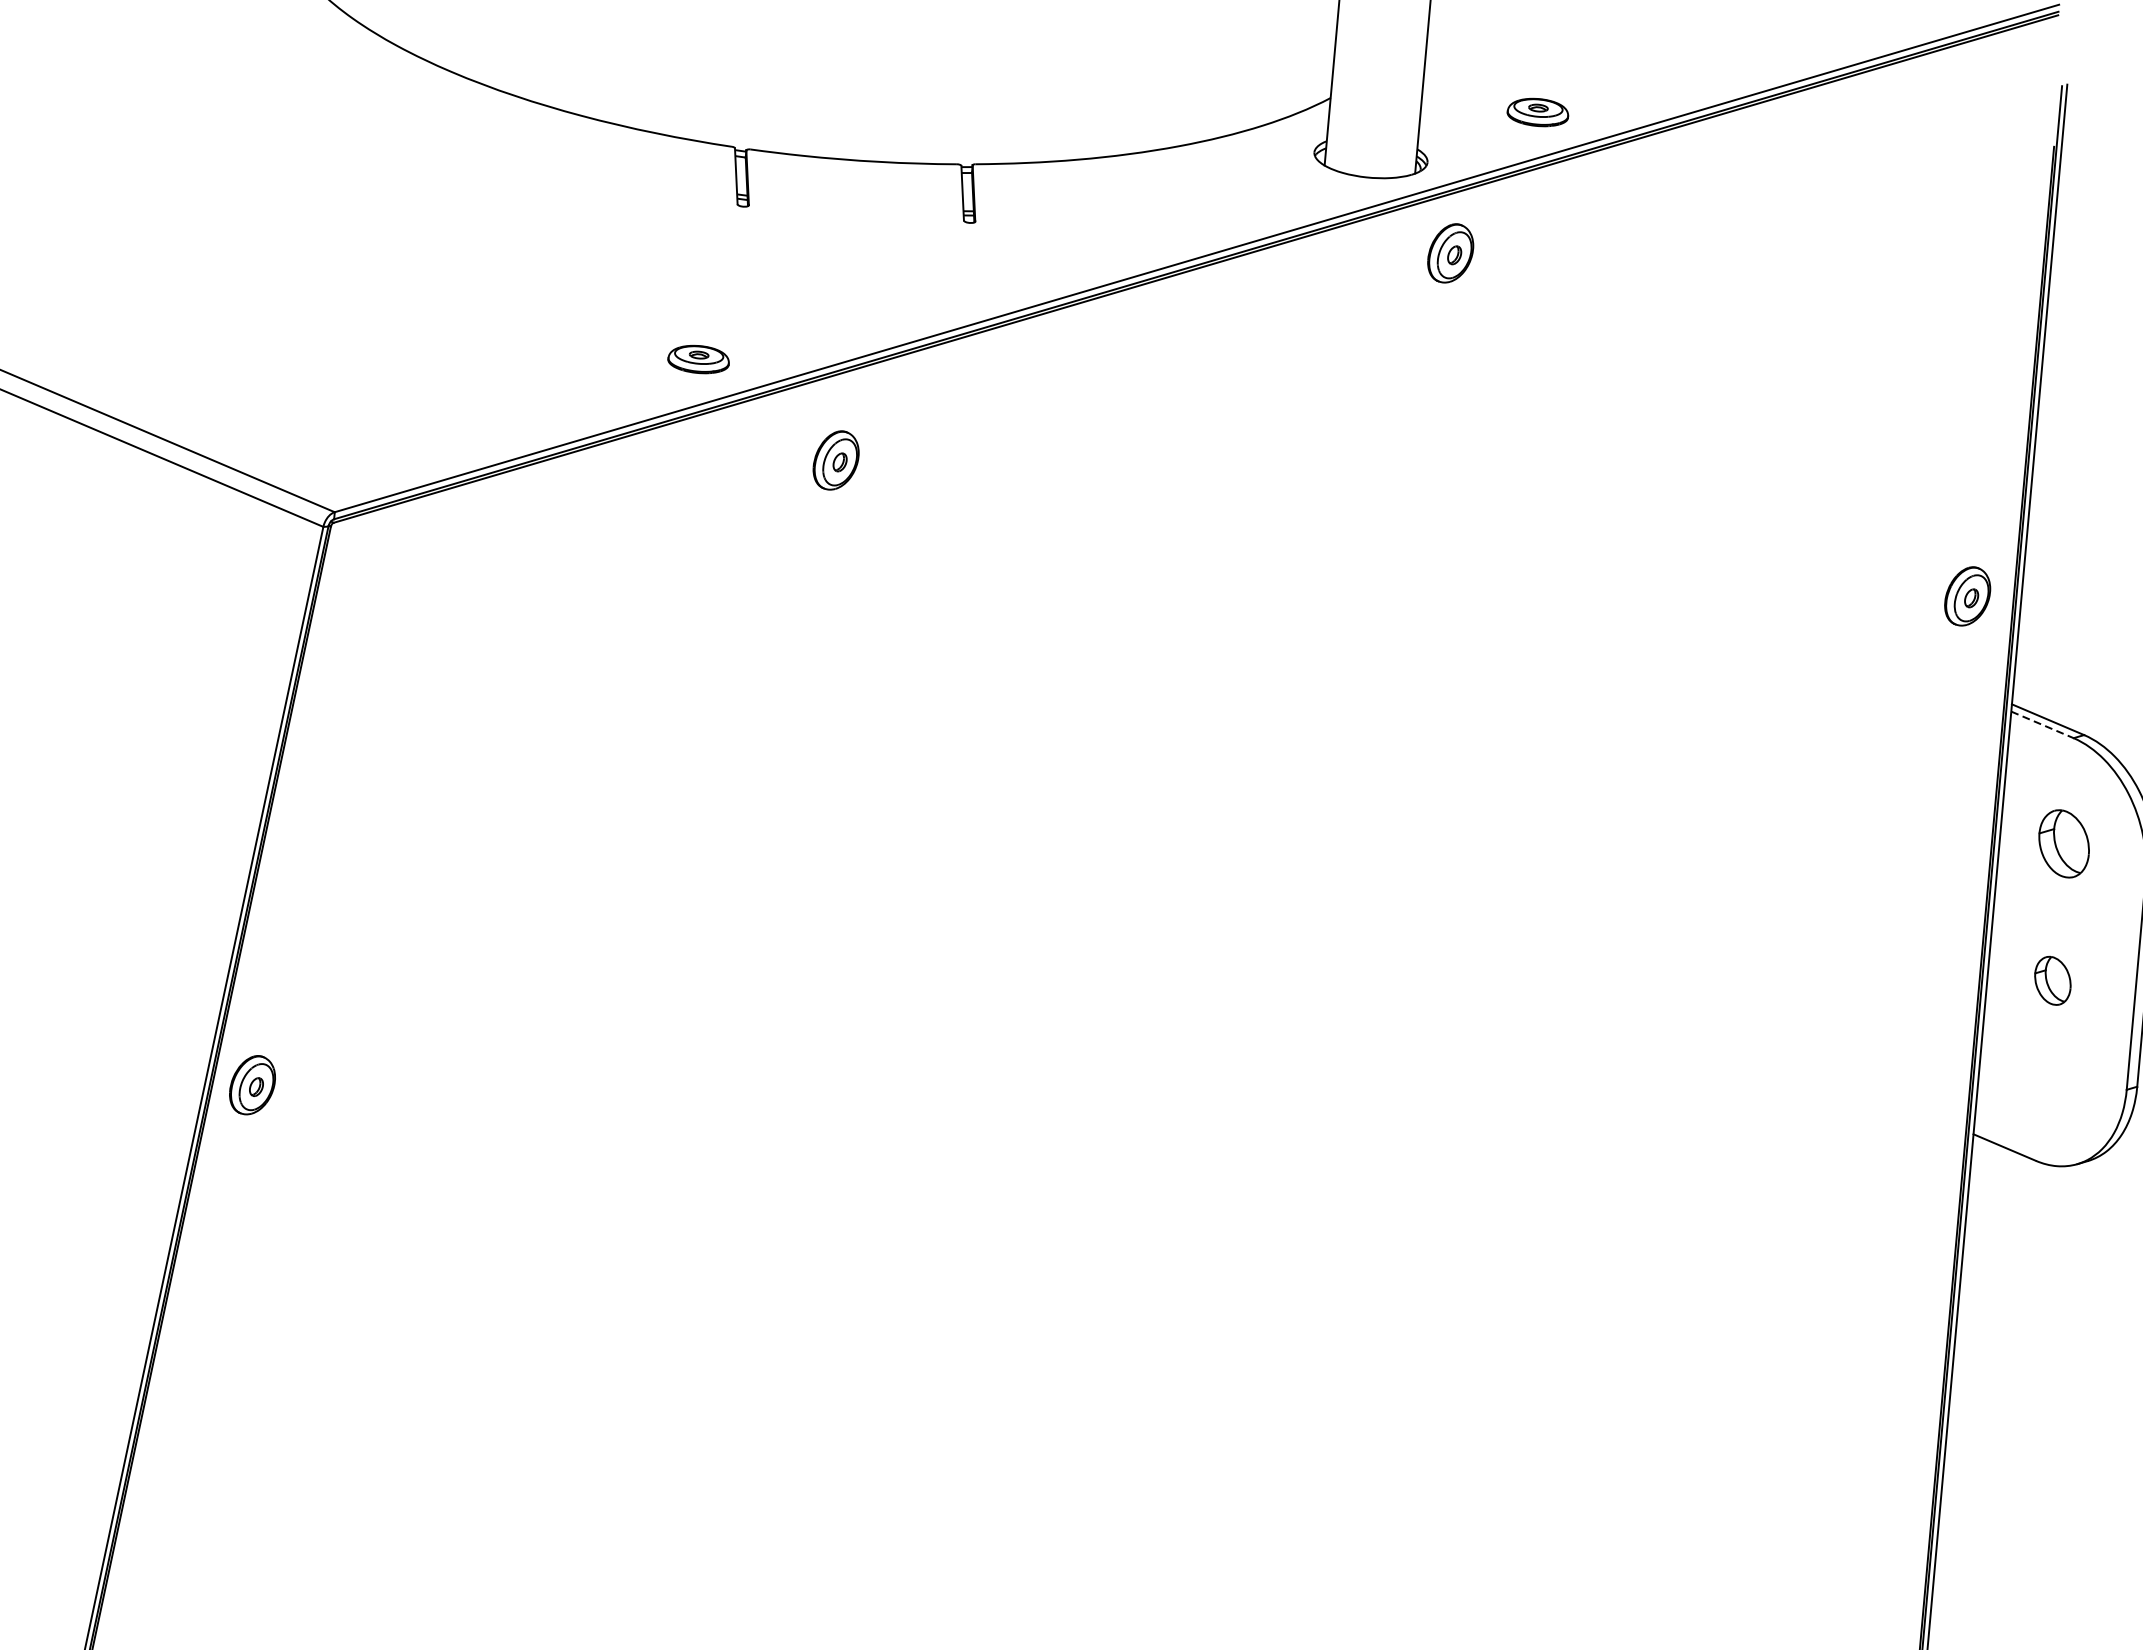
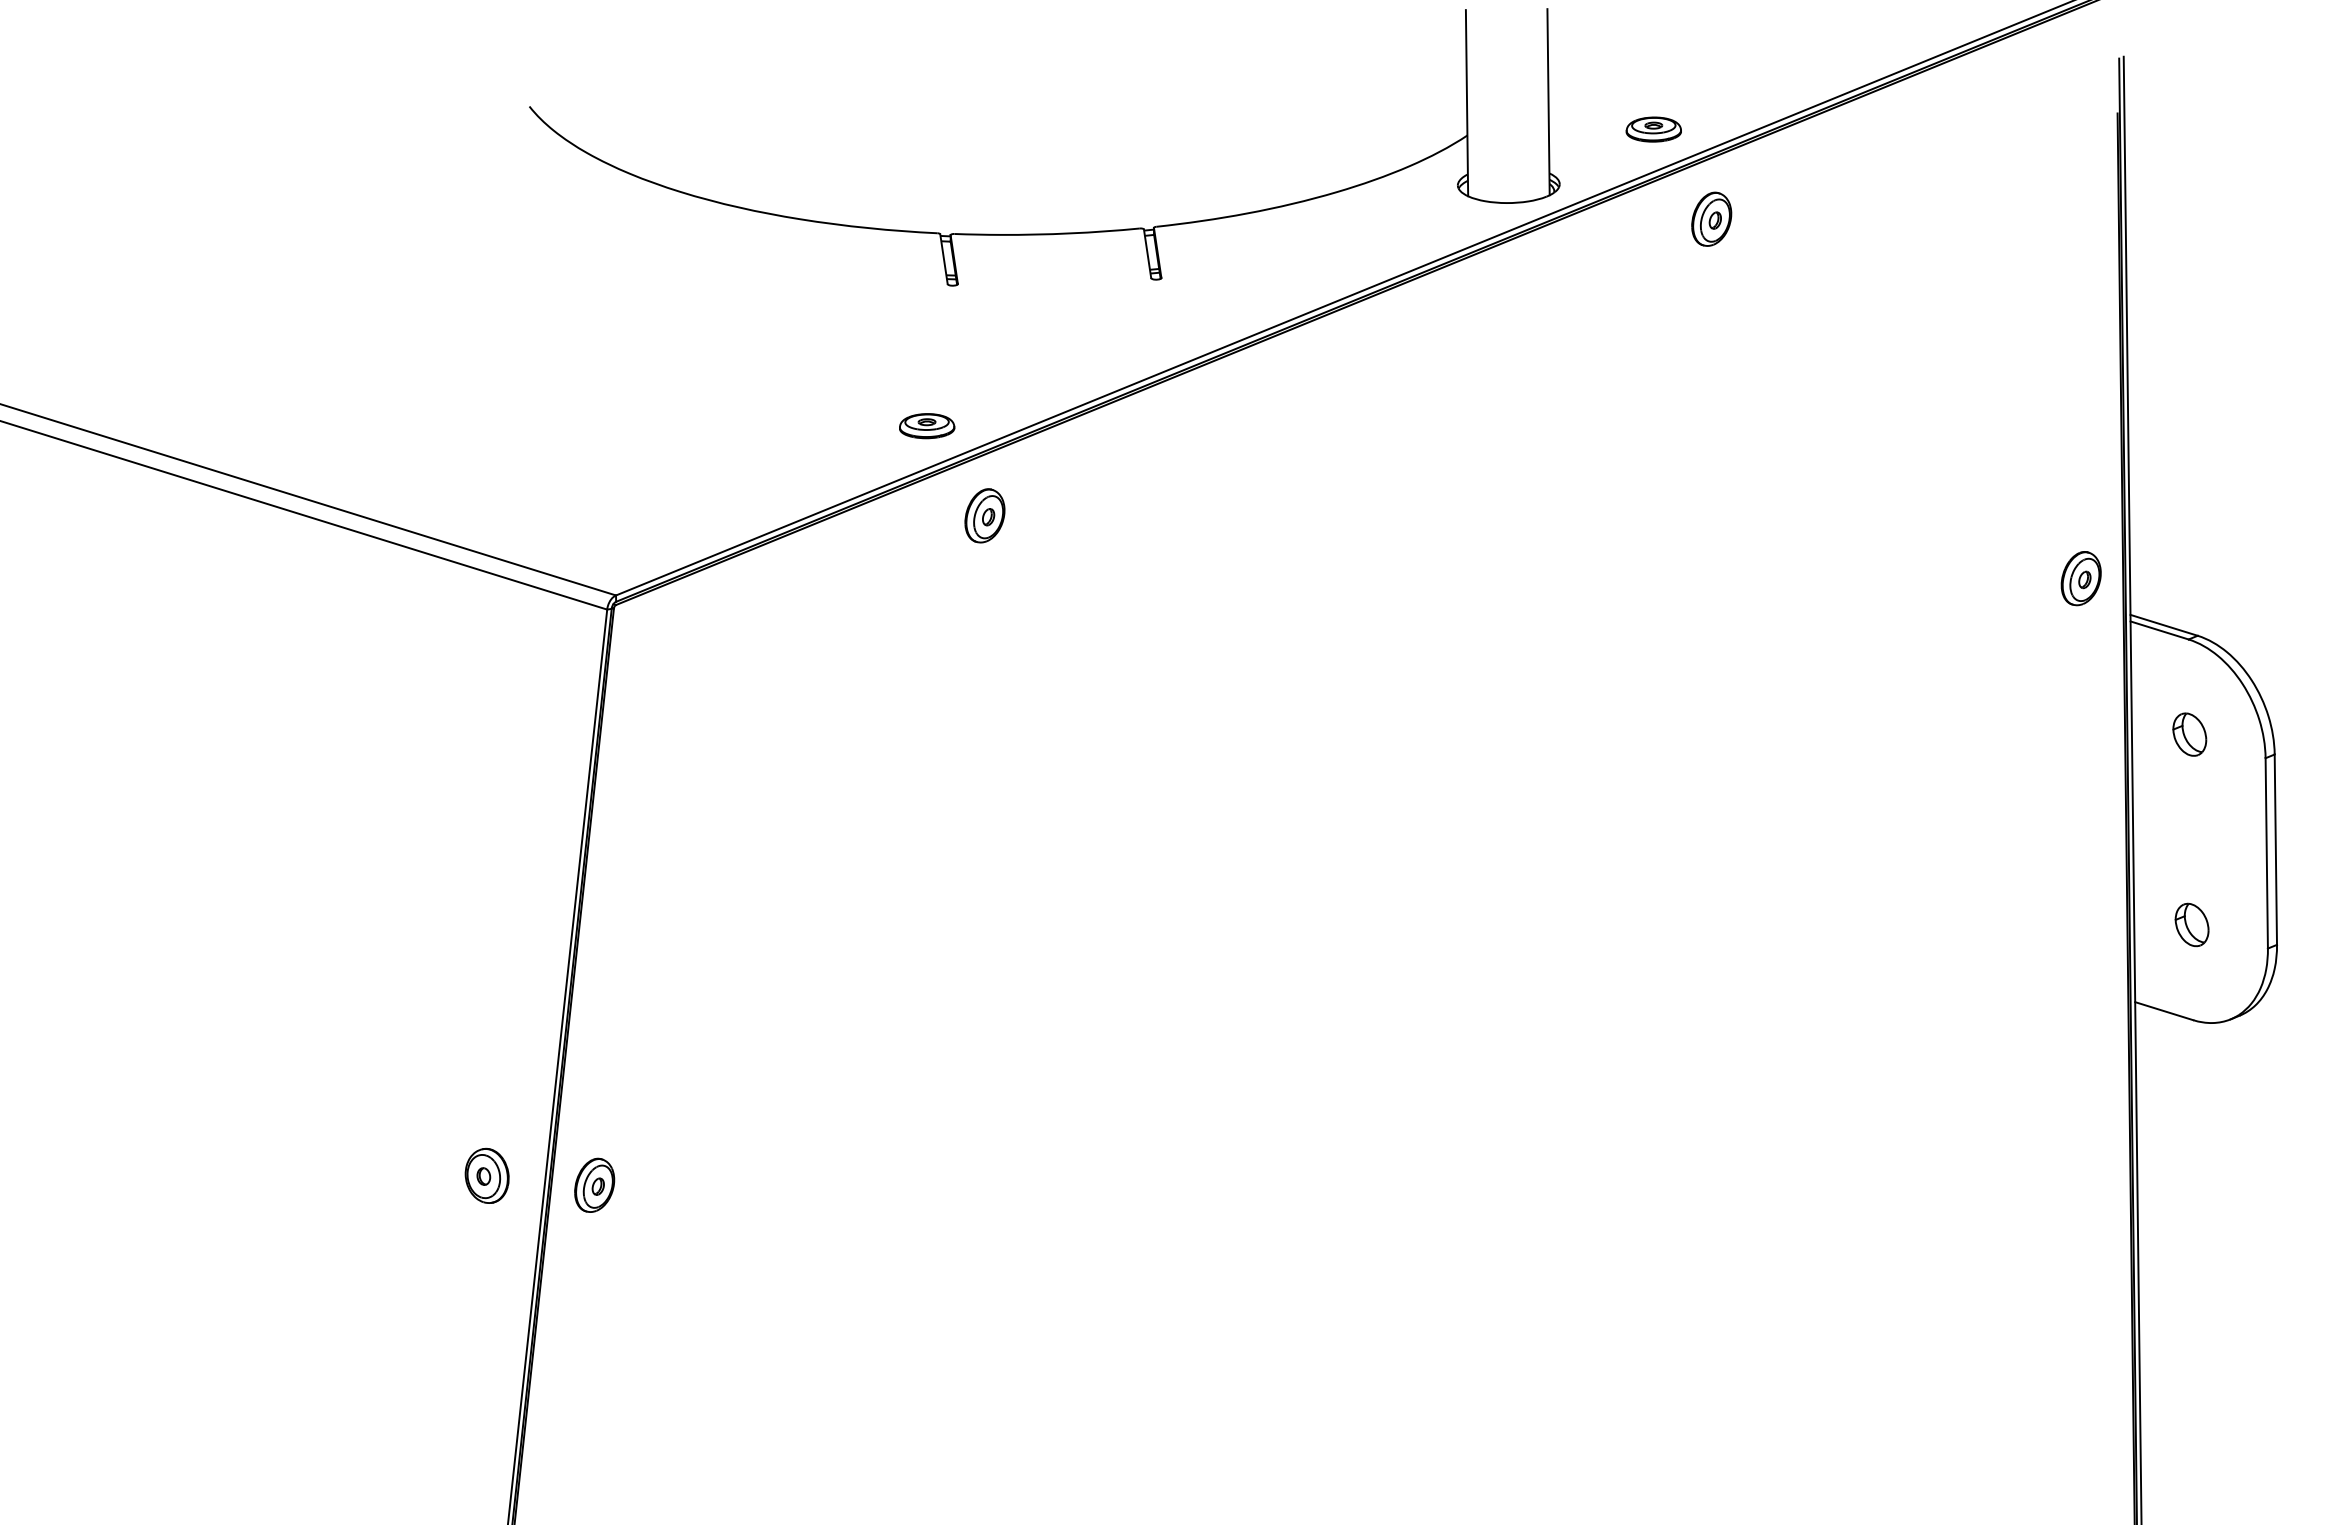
part: (1450, 252) -> (1711, 218), moved
part: (835, 460) -> (984, 515), moved
part: (1966, 596) -> (2080, 578), moved
line: (2043, 725) -> (2160, 630), dashed -> solid
part: (2063, 843) -> (2189, 734), size x0.71
part: (2052, 980) -> (2191, 924), moved
part: (252, 1084) -> (594, 1184), moved
part: (125, 1140) -> (486, 1175), added

